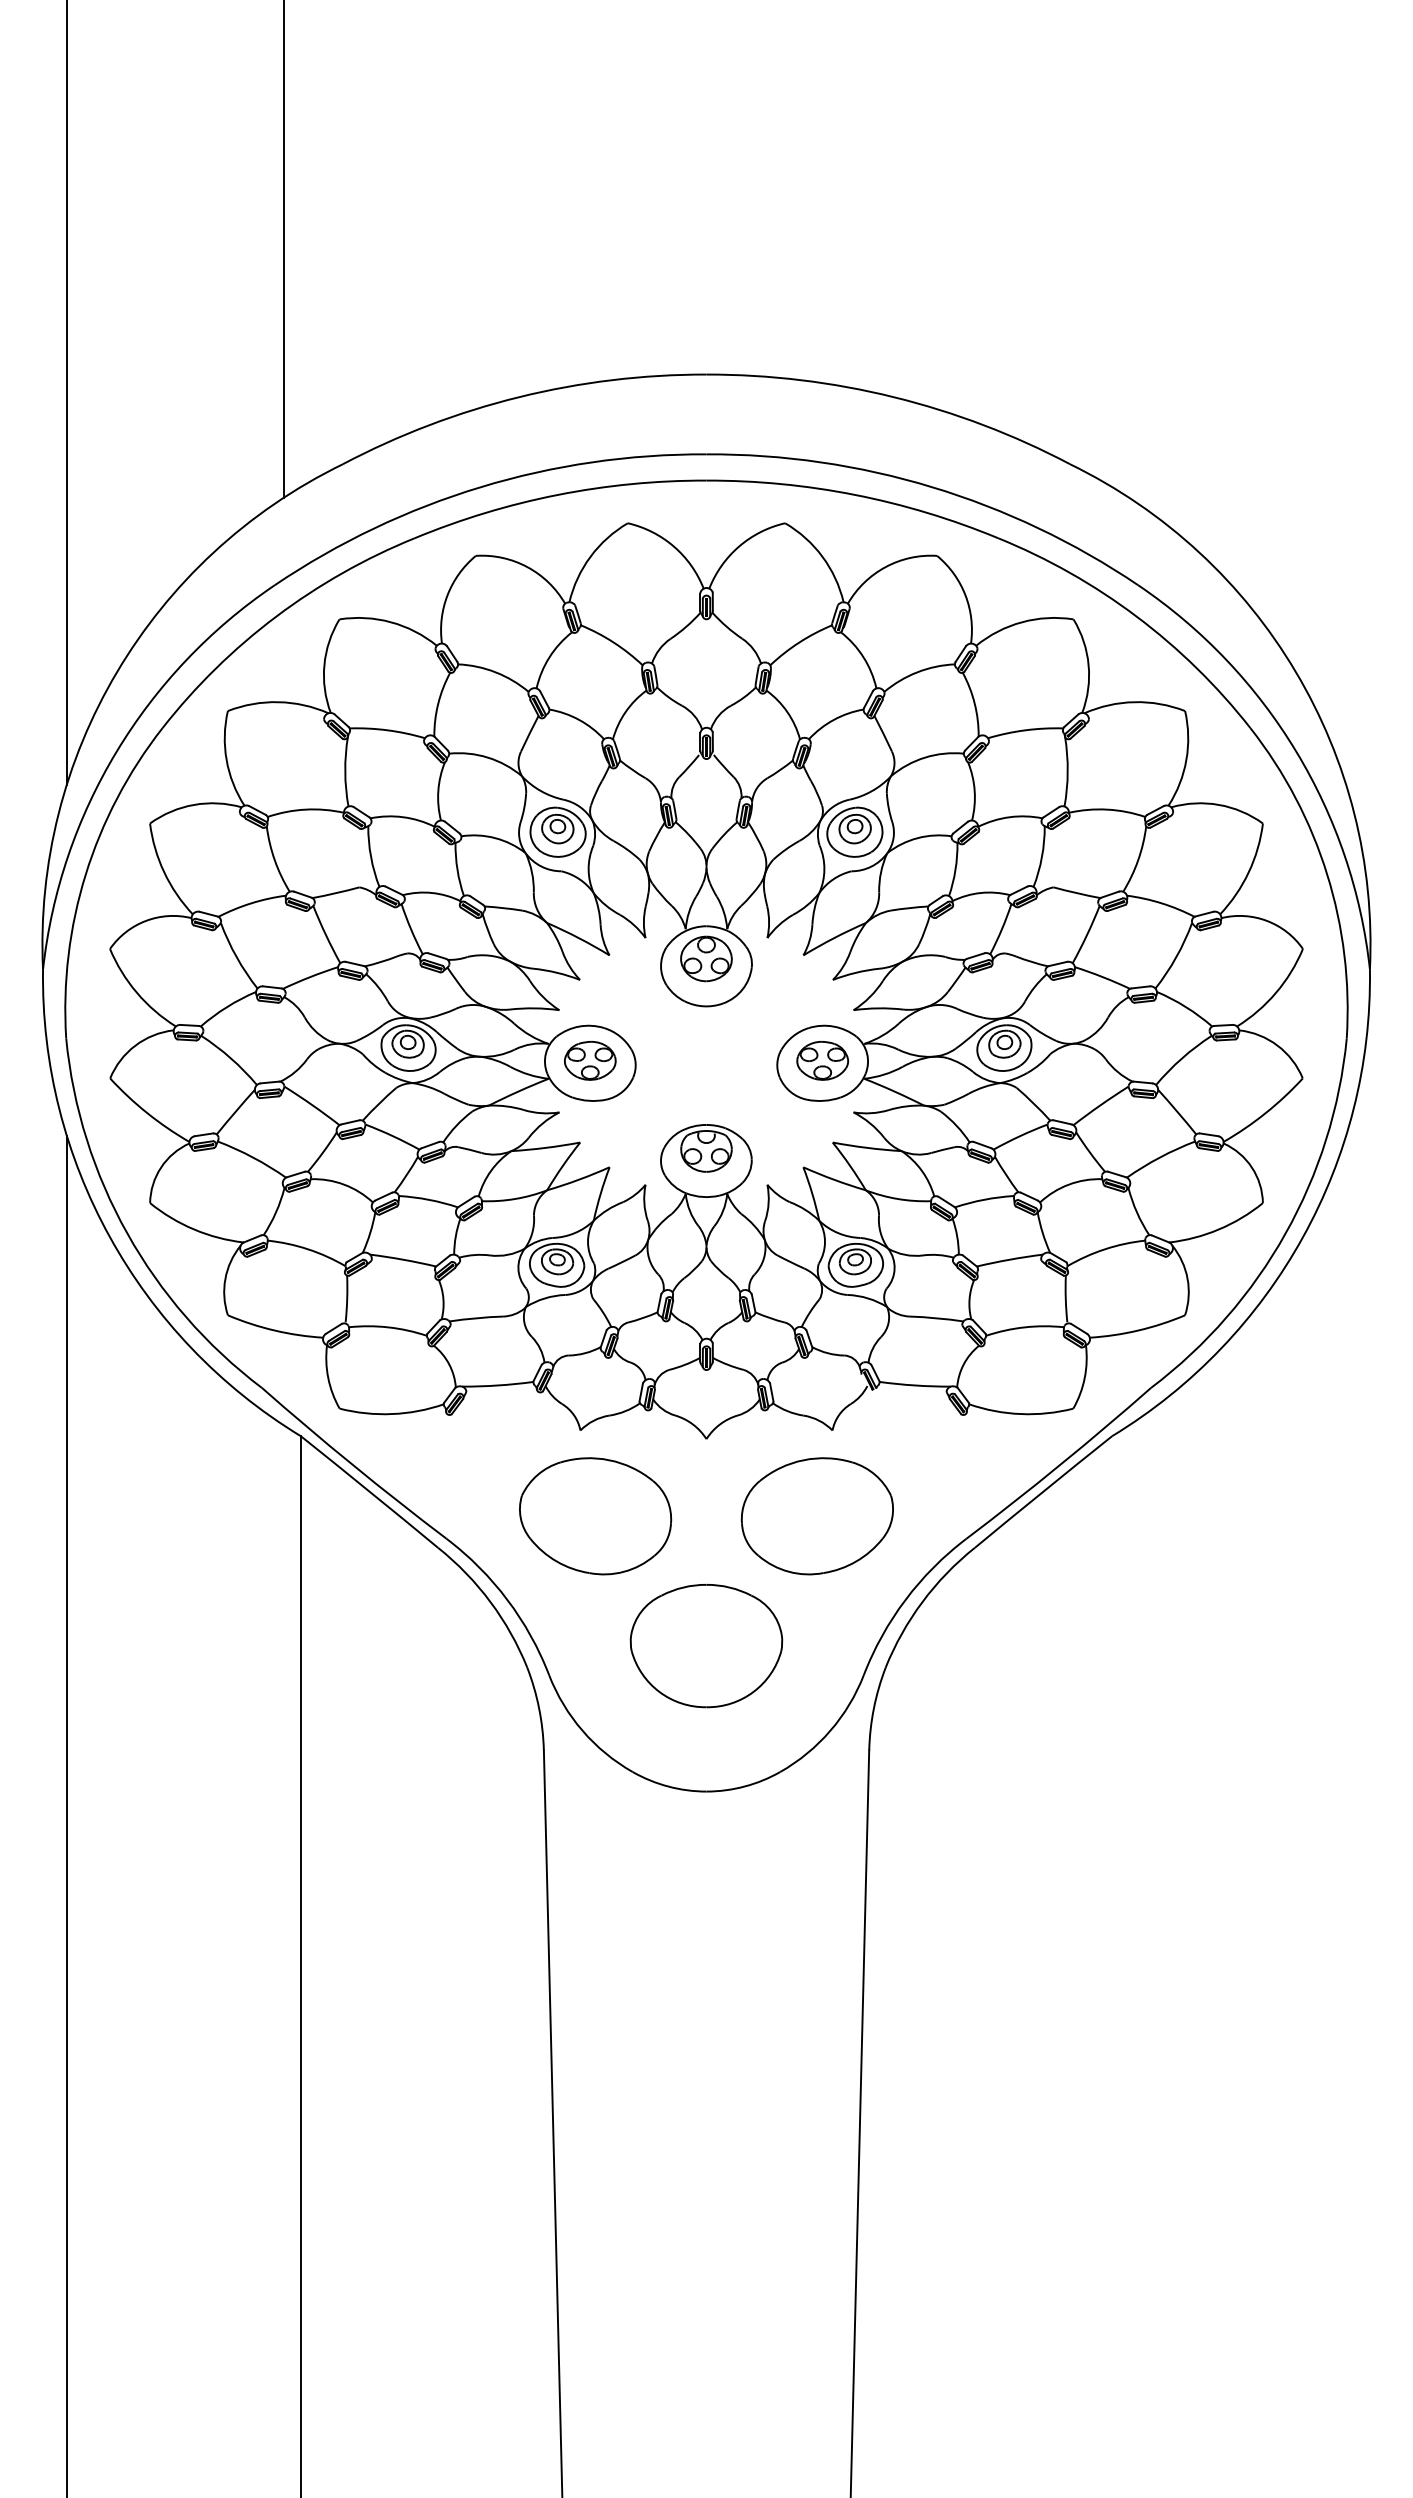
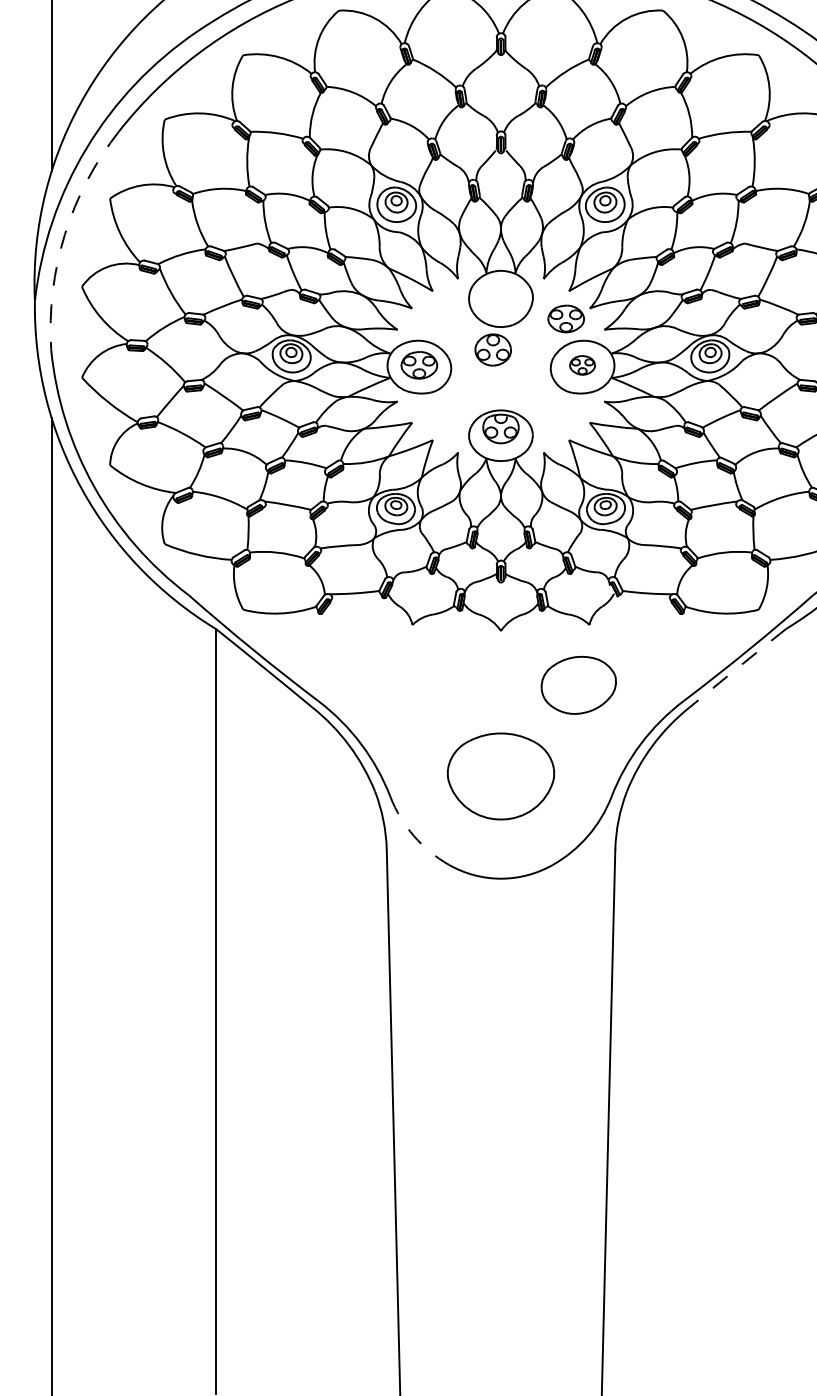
arc: (85, 874) -> (64, 234), solid -> dashed
part: (706, 958) -> (493, 349), moved
part: (799, 994) -> (566, 318), added
part: (822, 1060) -> (582, 365), size x0.7
arc: (1043, 1491) -> (737, 667), solid -> dashed
part: (595, 1516) -> (423, 685), removed
part: (816, 1516) -> (578, 685), size x0.7
arc: (582, 1730) -> (413, 835), solid -> dashed

